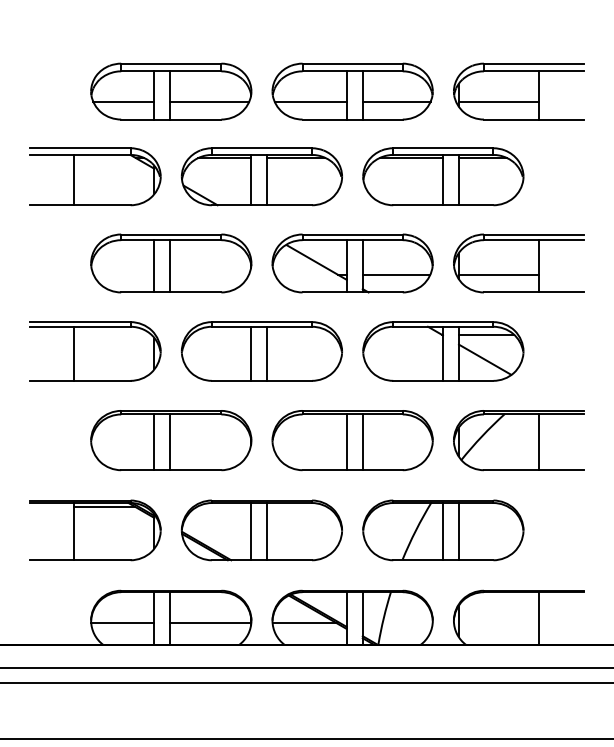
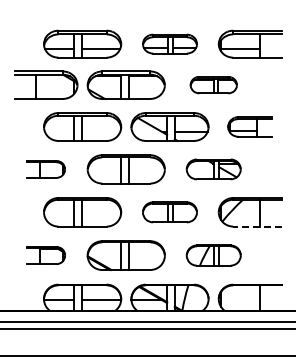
part: (351, 90) -> (169, 43), size x0.7
part: (442, 175) -> (213, 84), size x0.6
part: (517, 262) -> (249, 126), size x0.7
part: (96, 351) -> (46, 169), size x0.6
part: (442, 351) -> (213, 169), size x0.7
part: (351, 440) -> (169, 212), size x0.7
line: (532, 470) -> (256, 226), solid -> dashed
part: (96, 530) -> (46, 255), size x0.6
part: (442, 530) -> (213, 255), size x0.7

